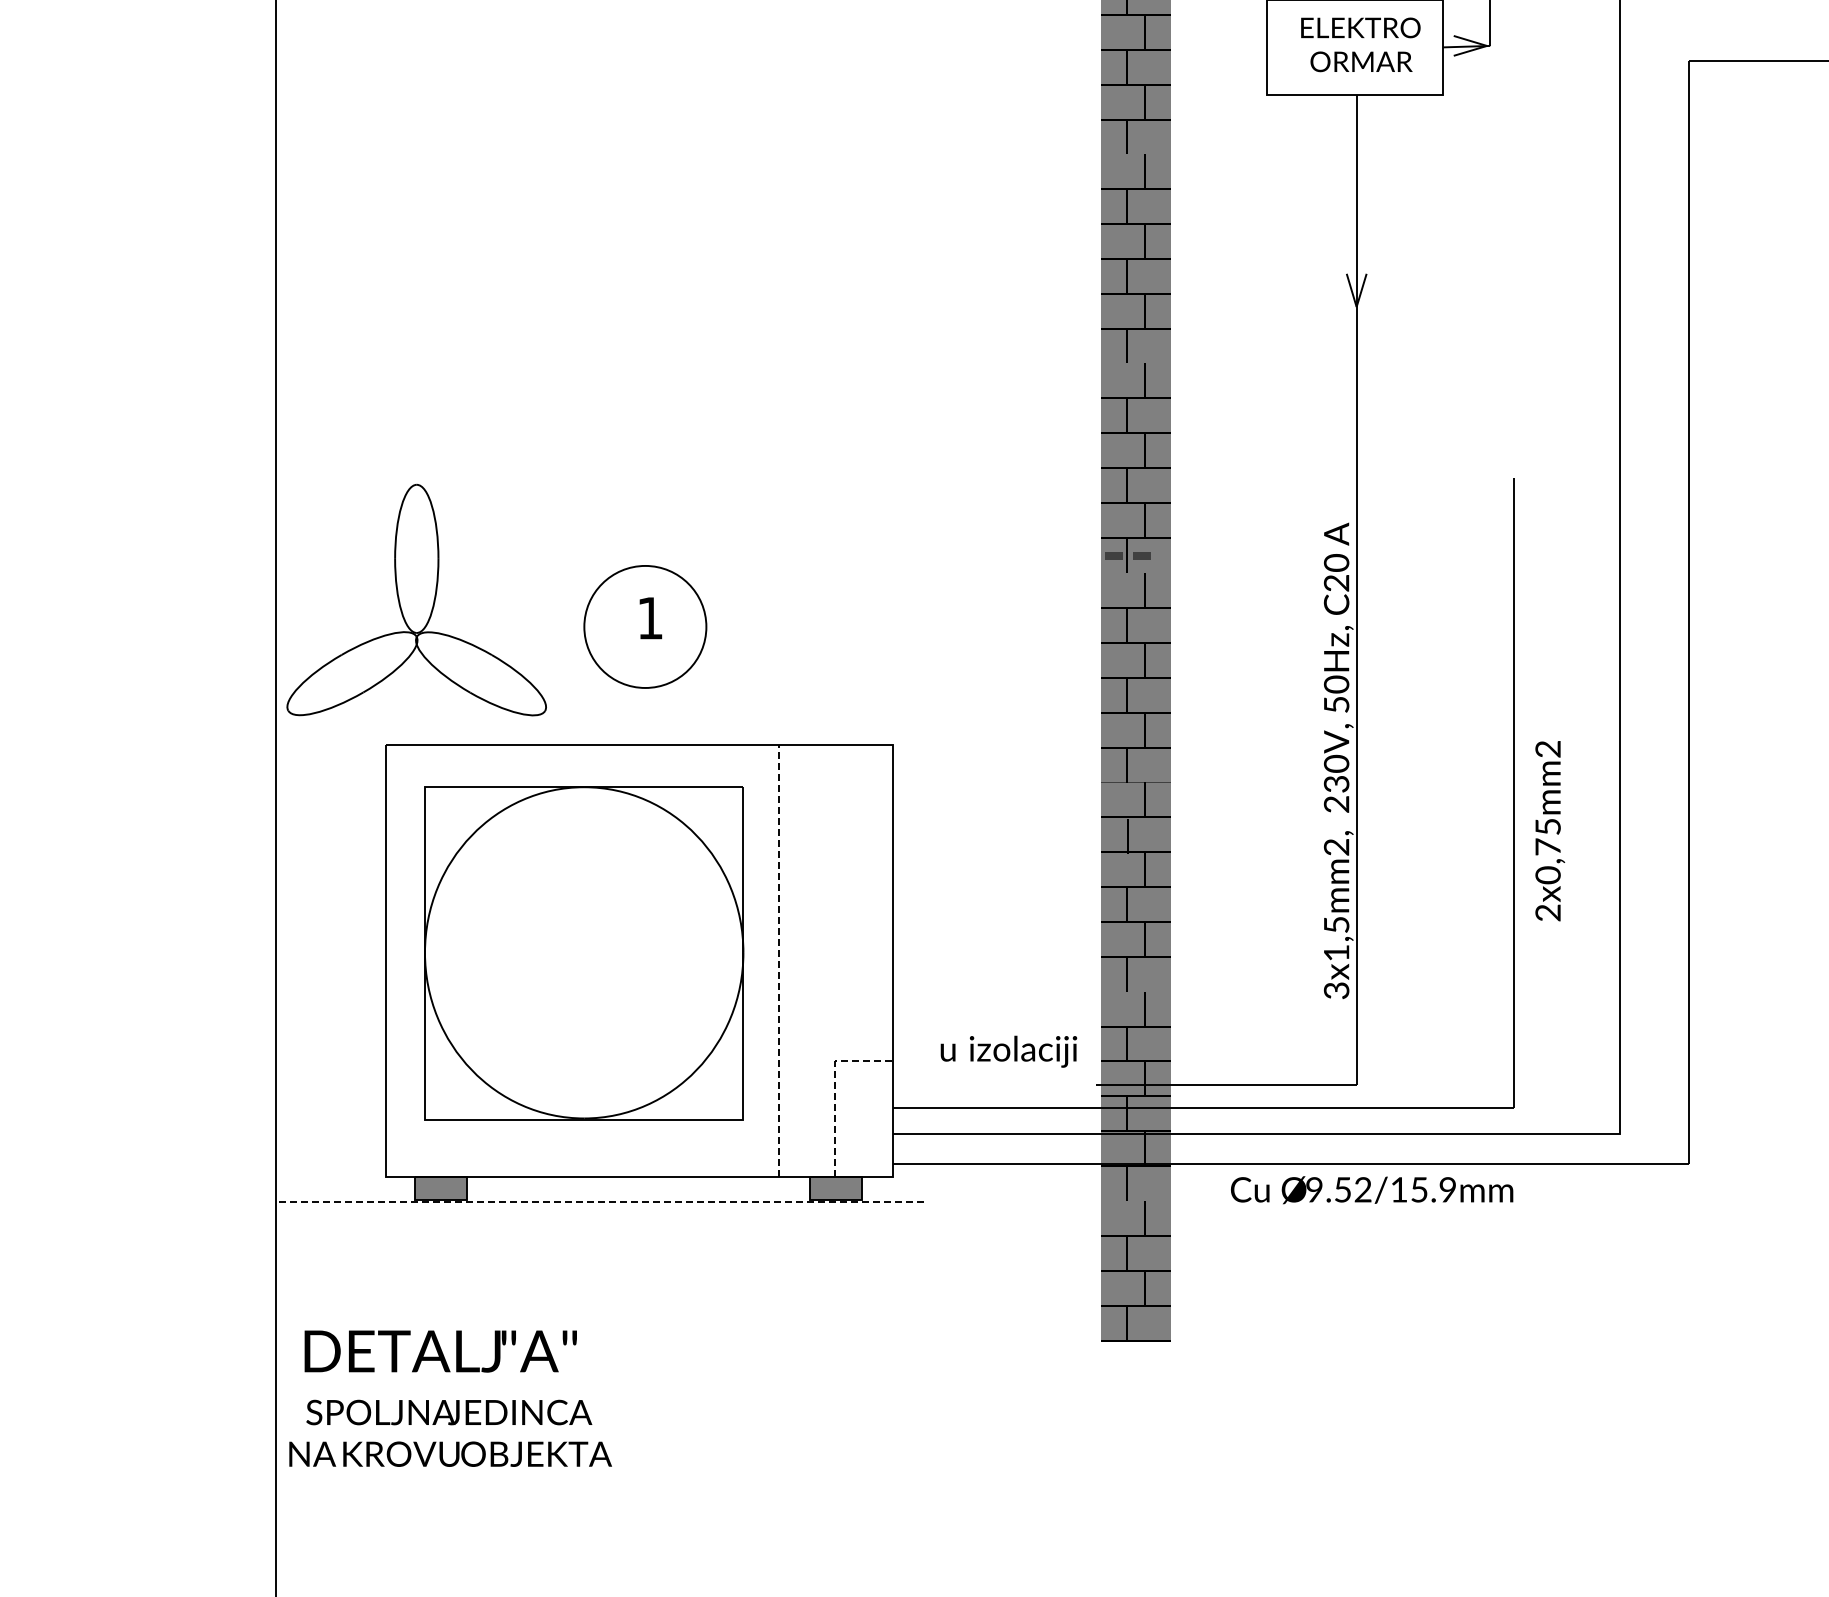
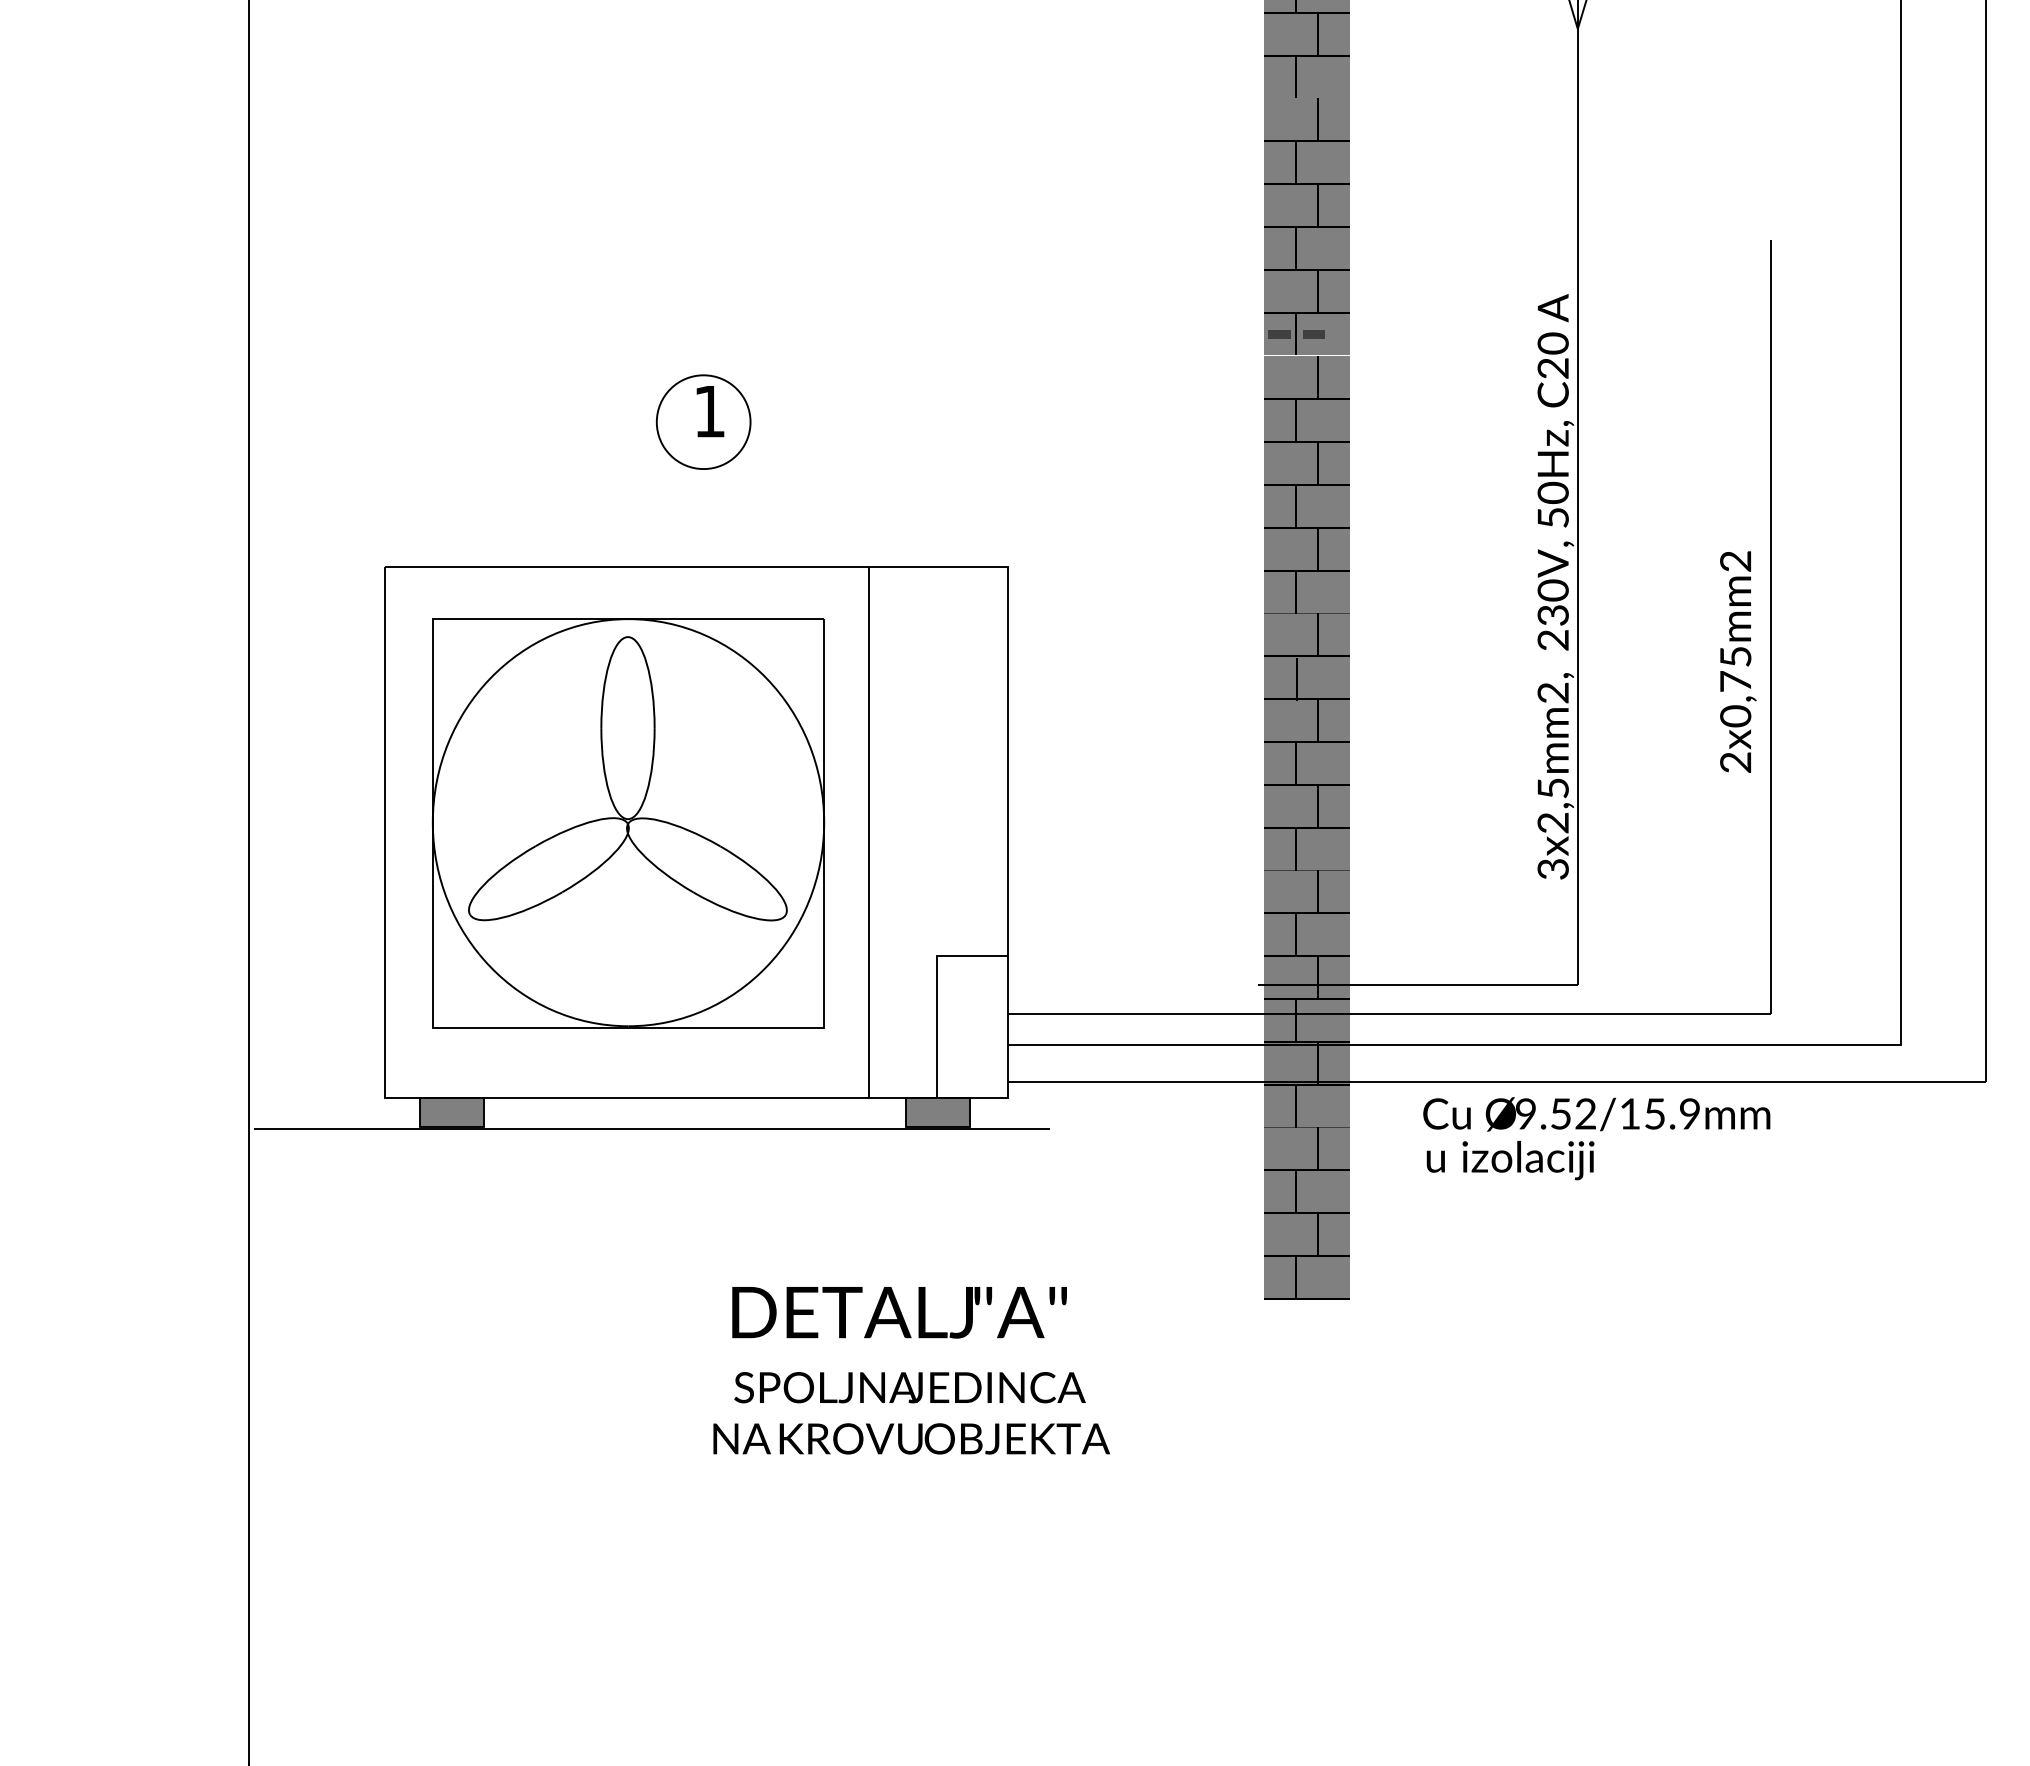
part: (416, 599) -> (627, 778), moved
circle: (645, 626) -> (703, 421), size x0.62
text: (1550, 831) -> (1738, 662), moved
text: (1336, 952) -> (1553, 822), 3x1,5mm2, -> 3x2,5mm2,
line: (779, 960) -> (868, 832), dashed -> solid
text: (1008, 1051) -> (1510, 1160), moved
line: (835, 1088) -> (937, 989), dashed -> solid
line: (603, 1202) -> (652, 1129), dashed -> solid
text: (450, 1398) -> (911, 1370), moved

